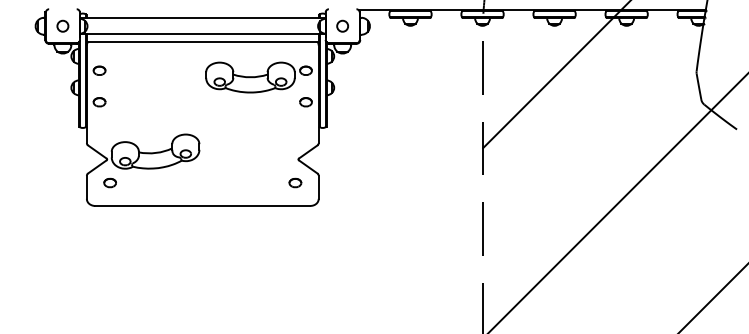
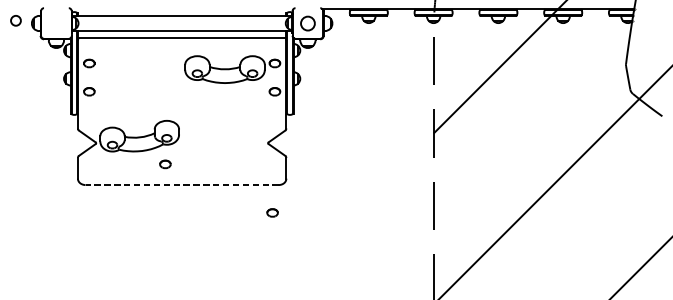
circle: (62, 25) -> (15, 20), moved
circle: (342, 25) -> (307, 22), size x1.4
part: (109, 182) -> (164, 163), moved
part: (295, 182) -> (272, 212), moved
line: (202, 205) -> (181, 184), solid -> dashed

